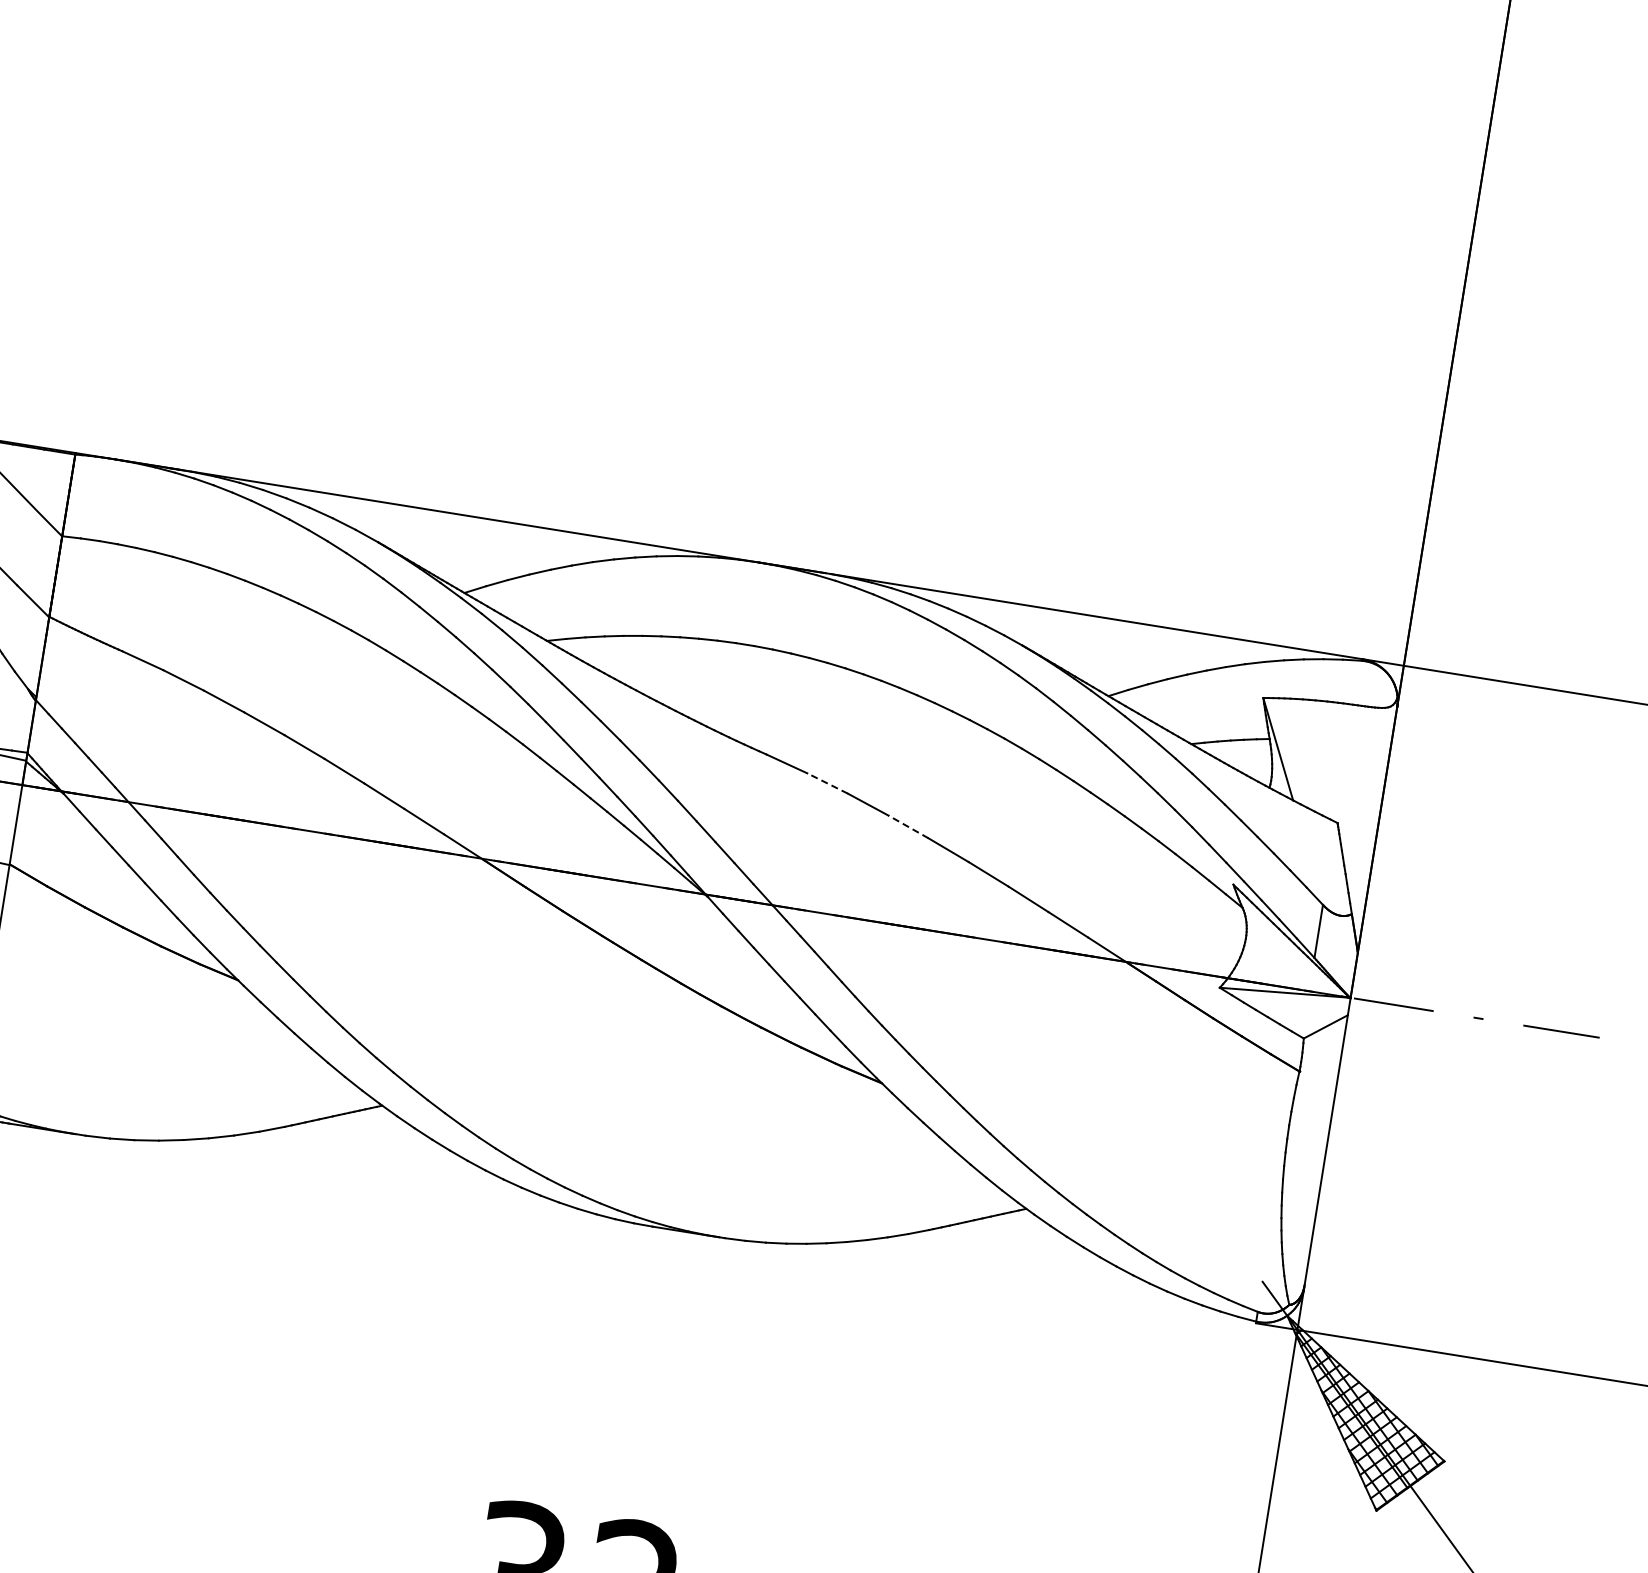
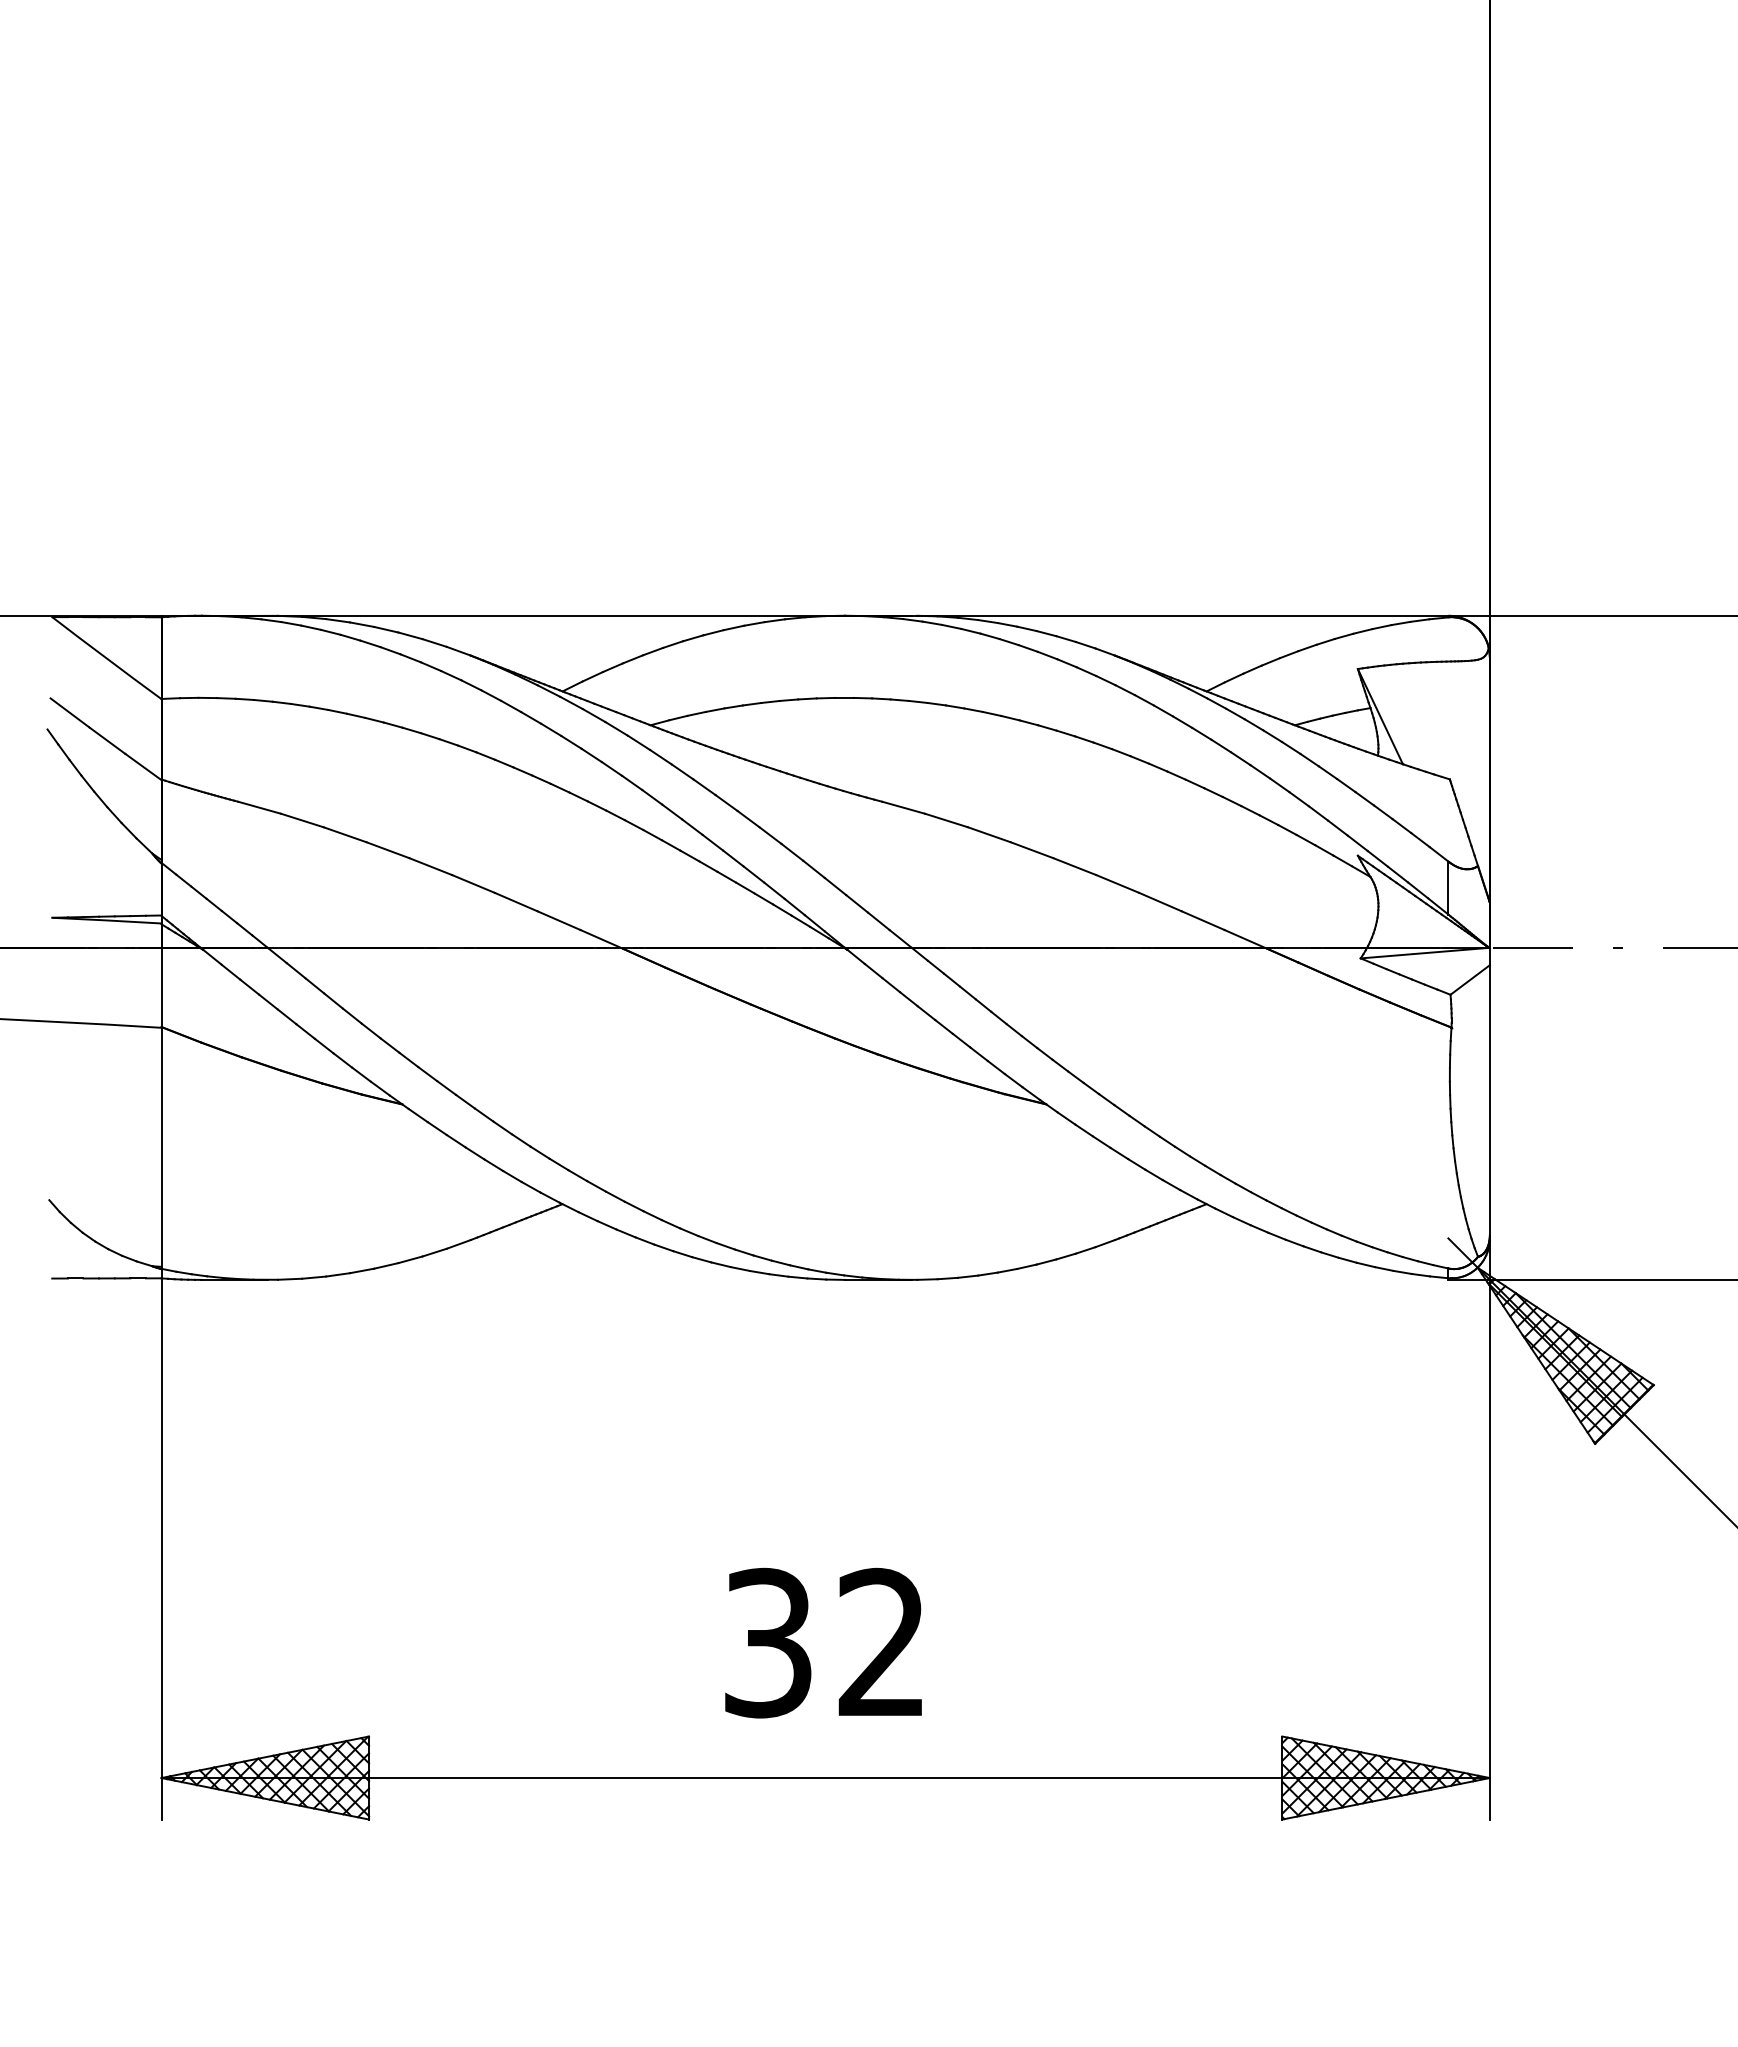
line: (826, 783) -> (945, 820), dashed -> solid
line: (908, 827) -> (1032, 850), dashed -> solid

